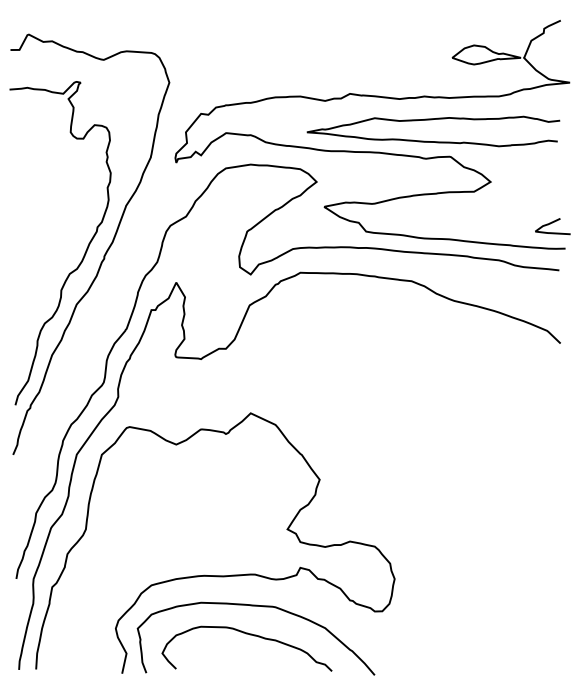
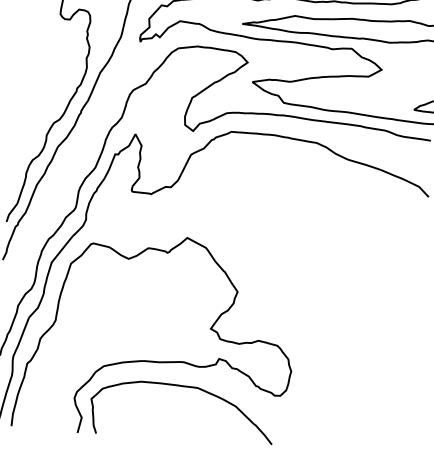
curve: (249, 635) -> (177, 408), removed

